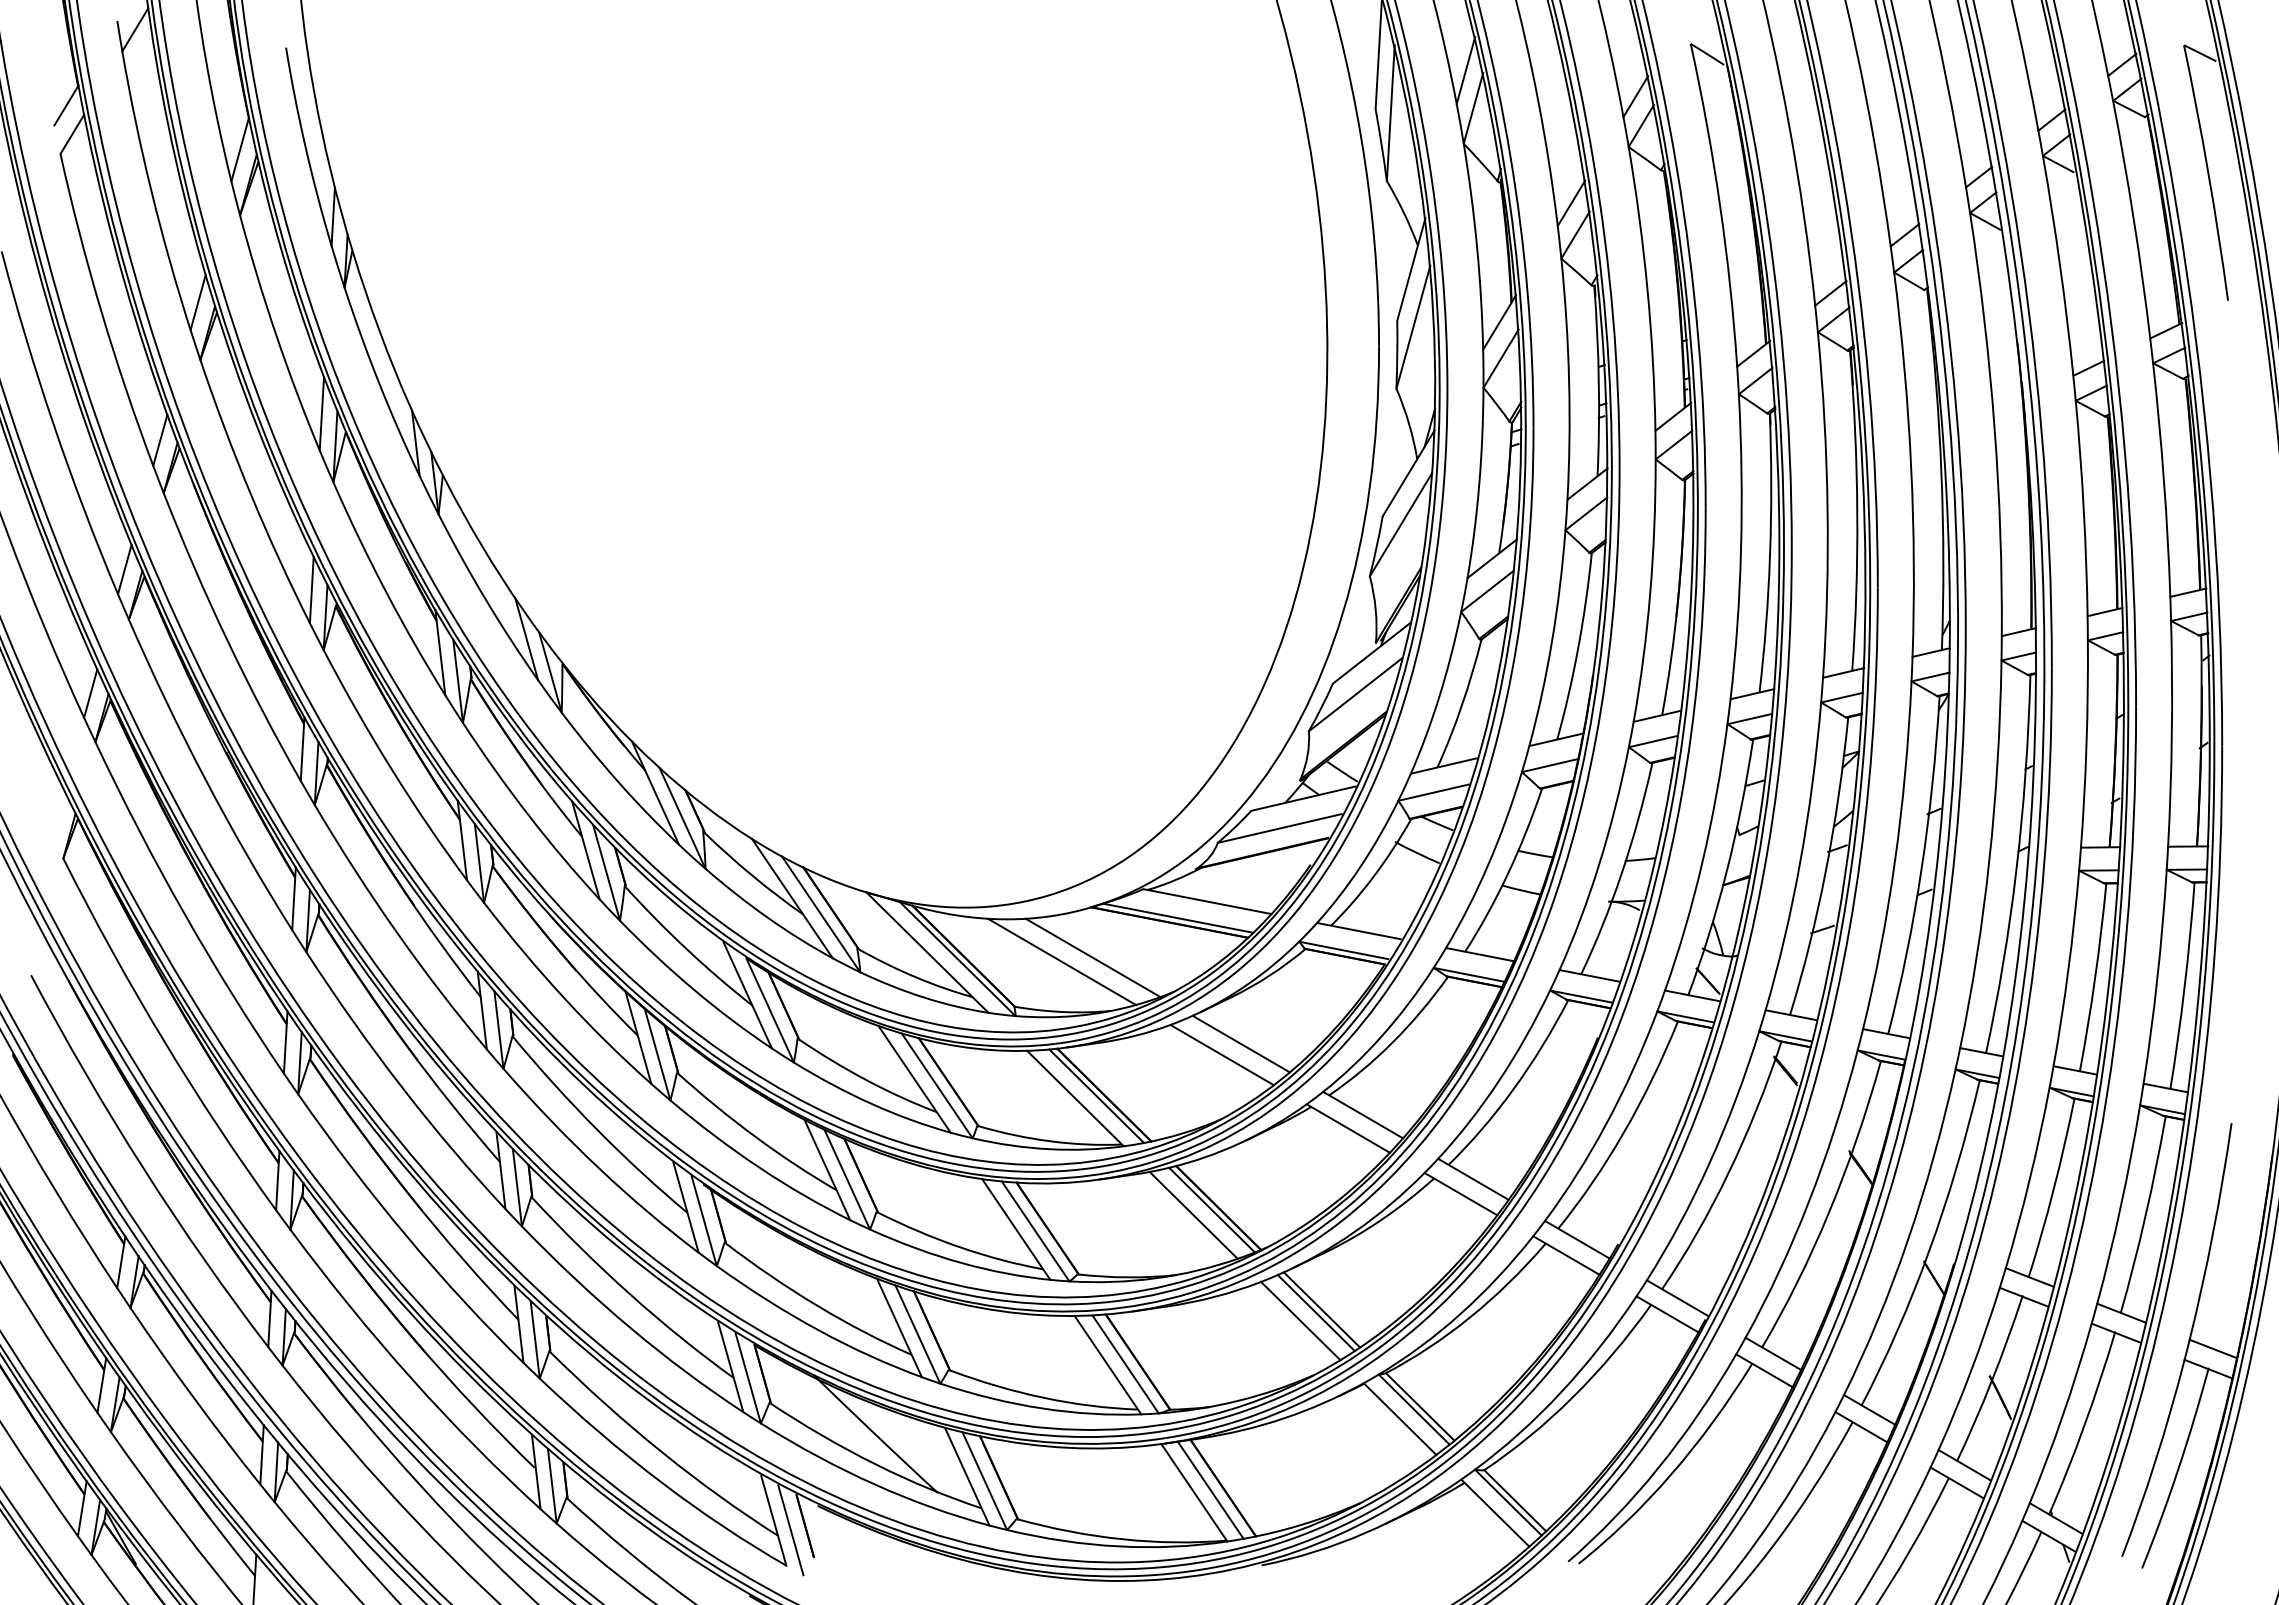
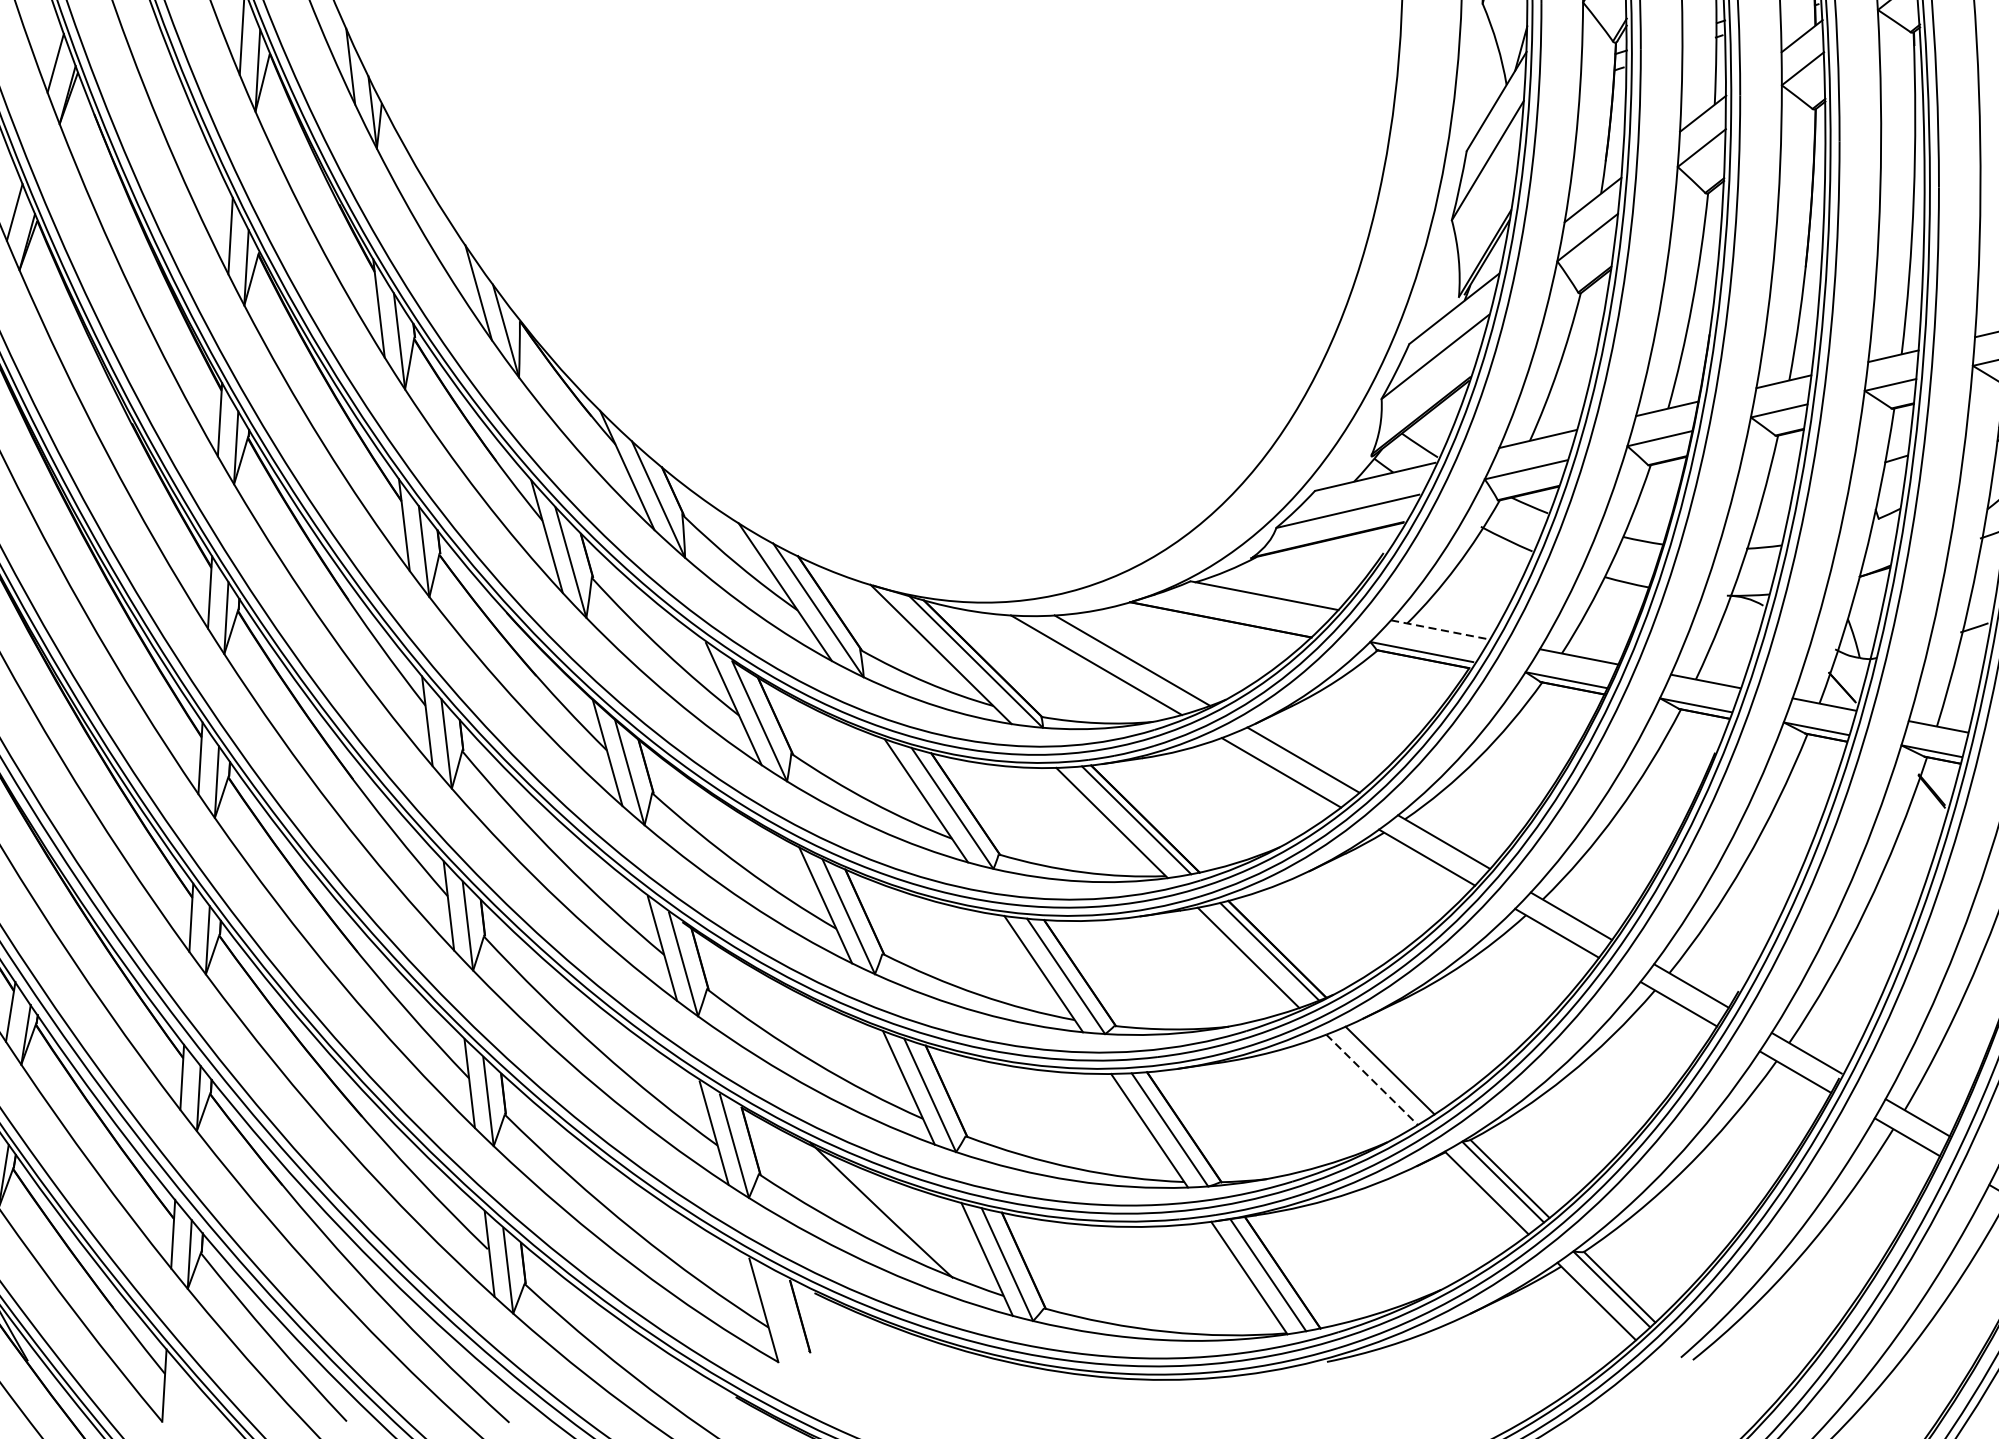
line: (1178, 917) -> (1231, 614), removed
line: (1358, 931) -> (1438, 630), solid -> dashed
line: (1321, 1309) -> (1396, 1066), removed
line: (1300, 1321) -> (1371, 1080), solid -> dashed
line: (790, 1530) -> (783, 1321), removed

